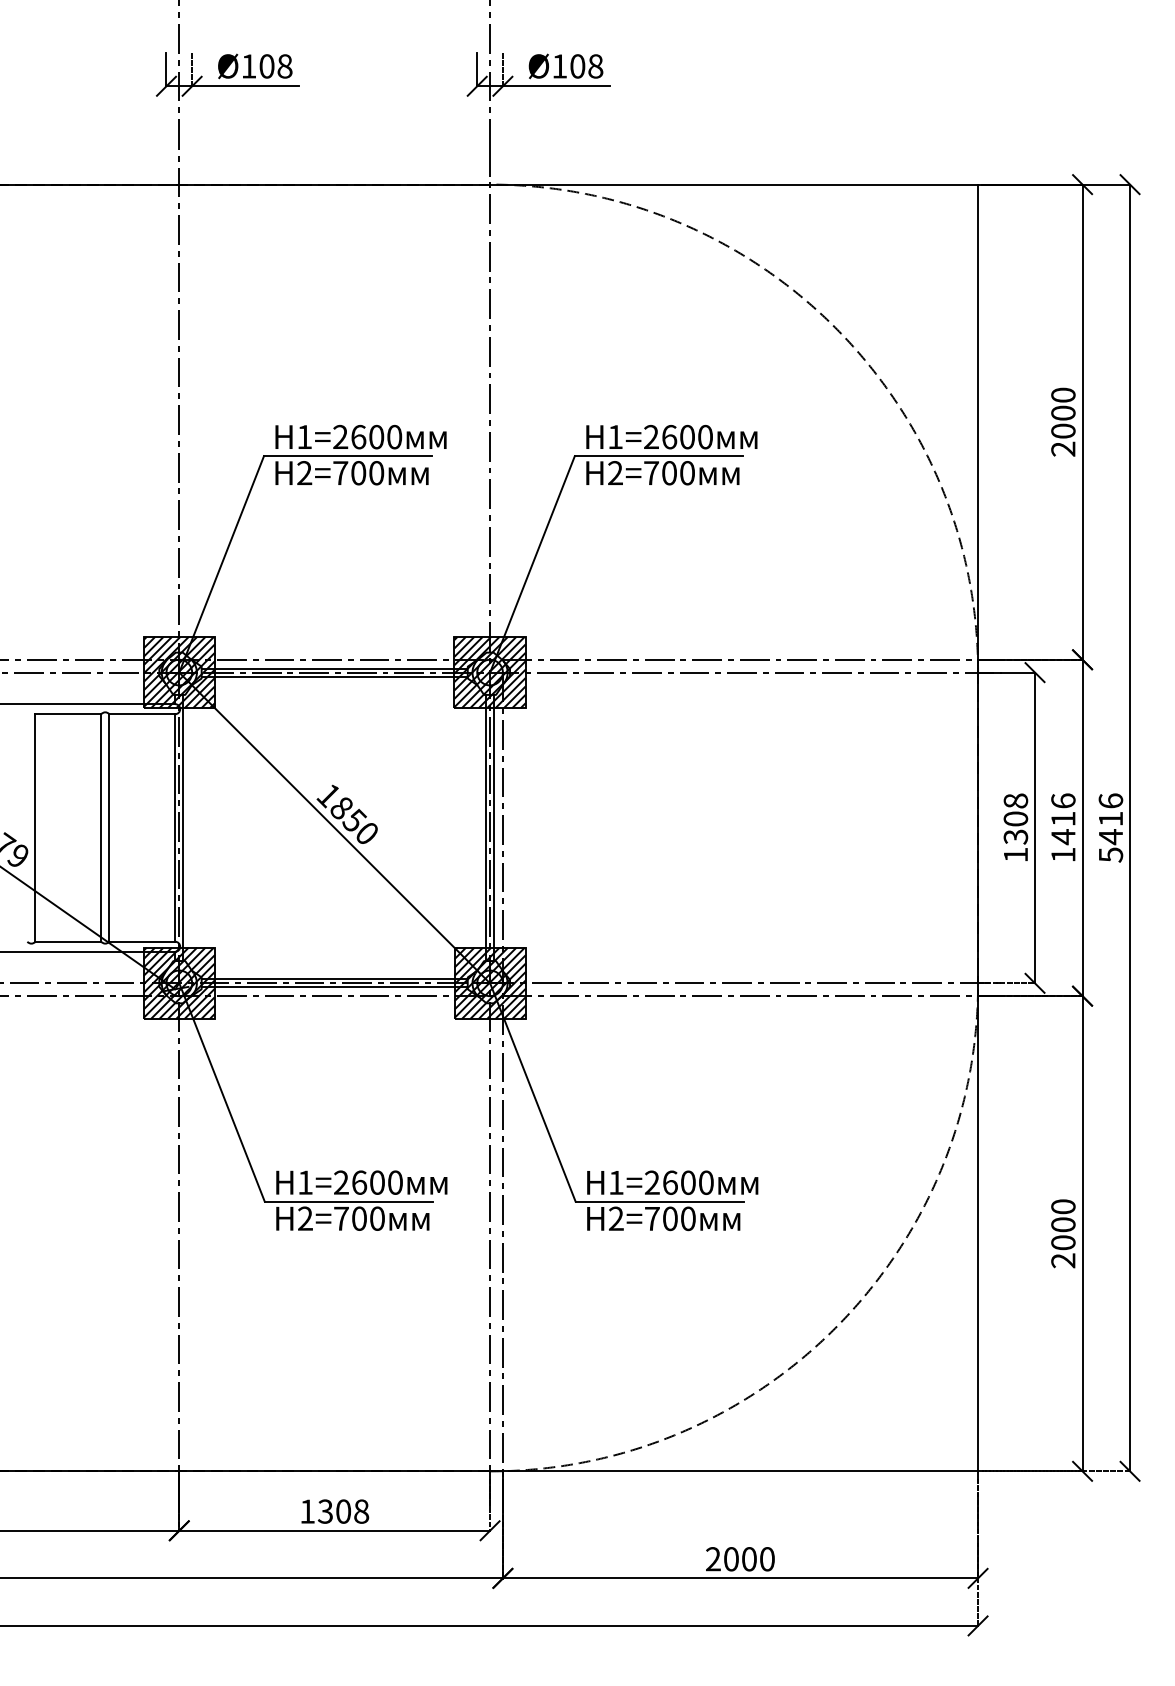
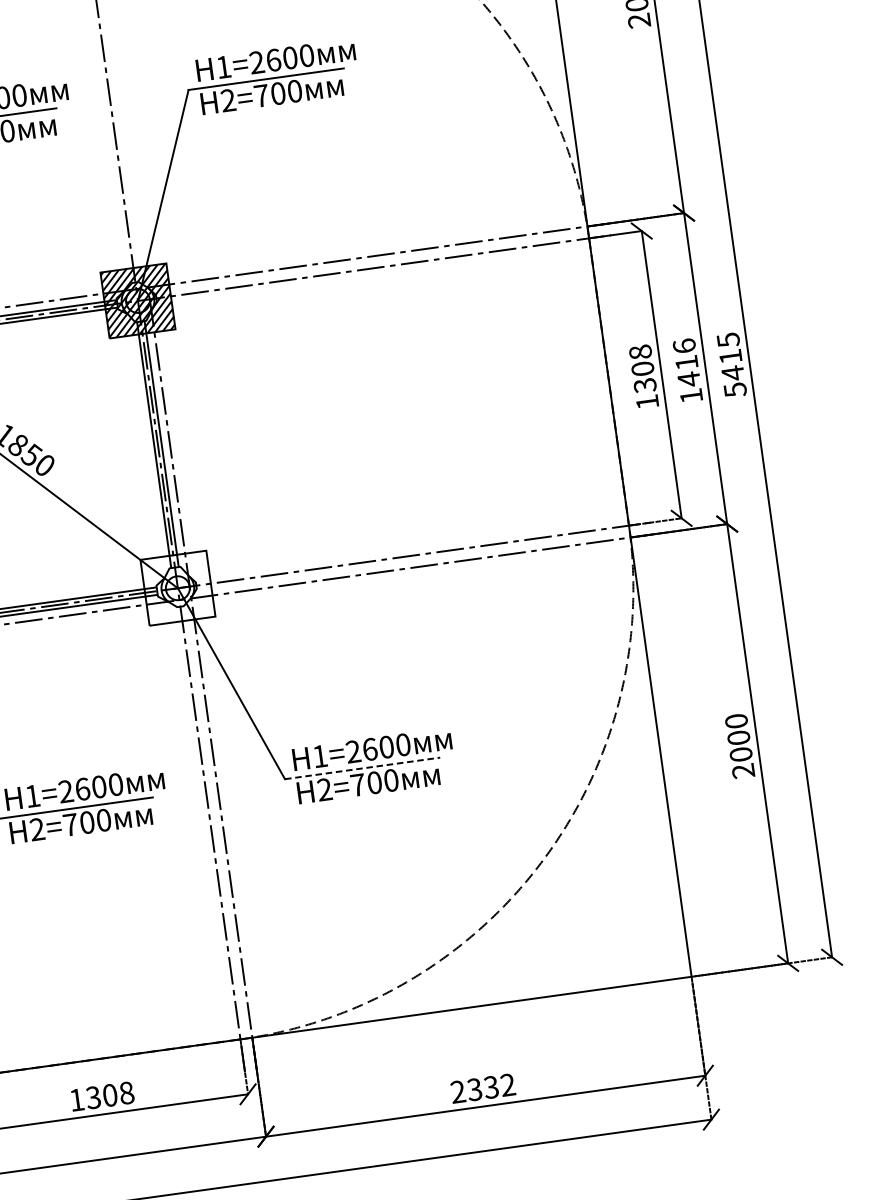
text: (1110, 800) -> (727, 339), 5416 -> 5415
hatch: (489, 983) -> (177, 588), removed
line: (659, 1201) -> (362, 768), solid -> dashed
text: (748, 1559) -> (490, 1087), 2000 -> 2332

